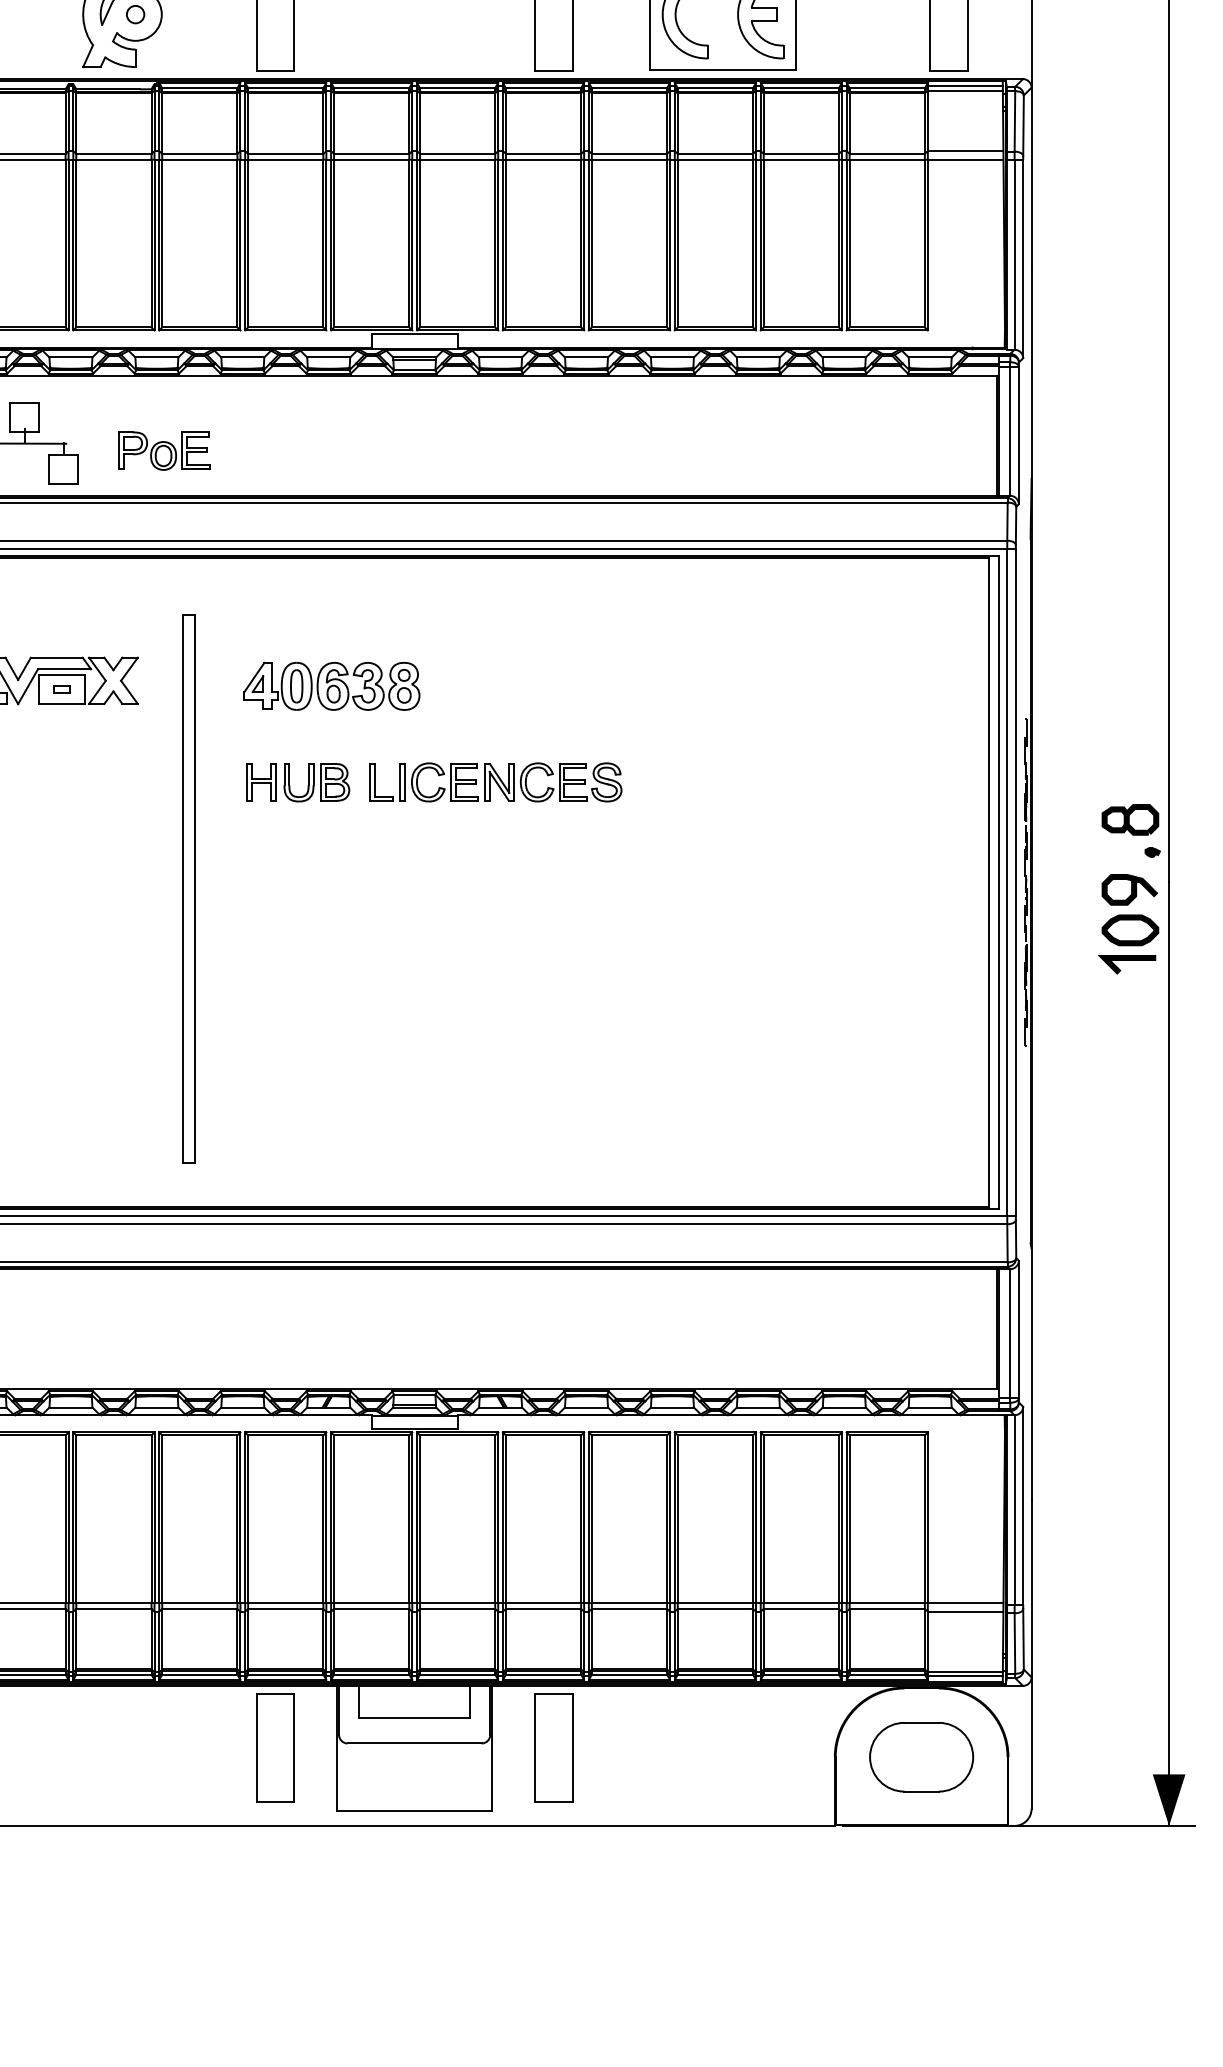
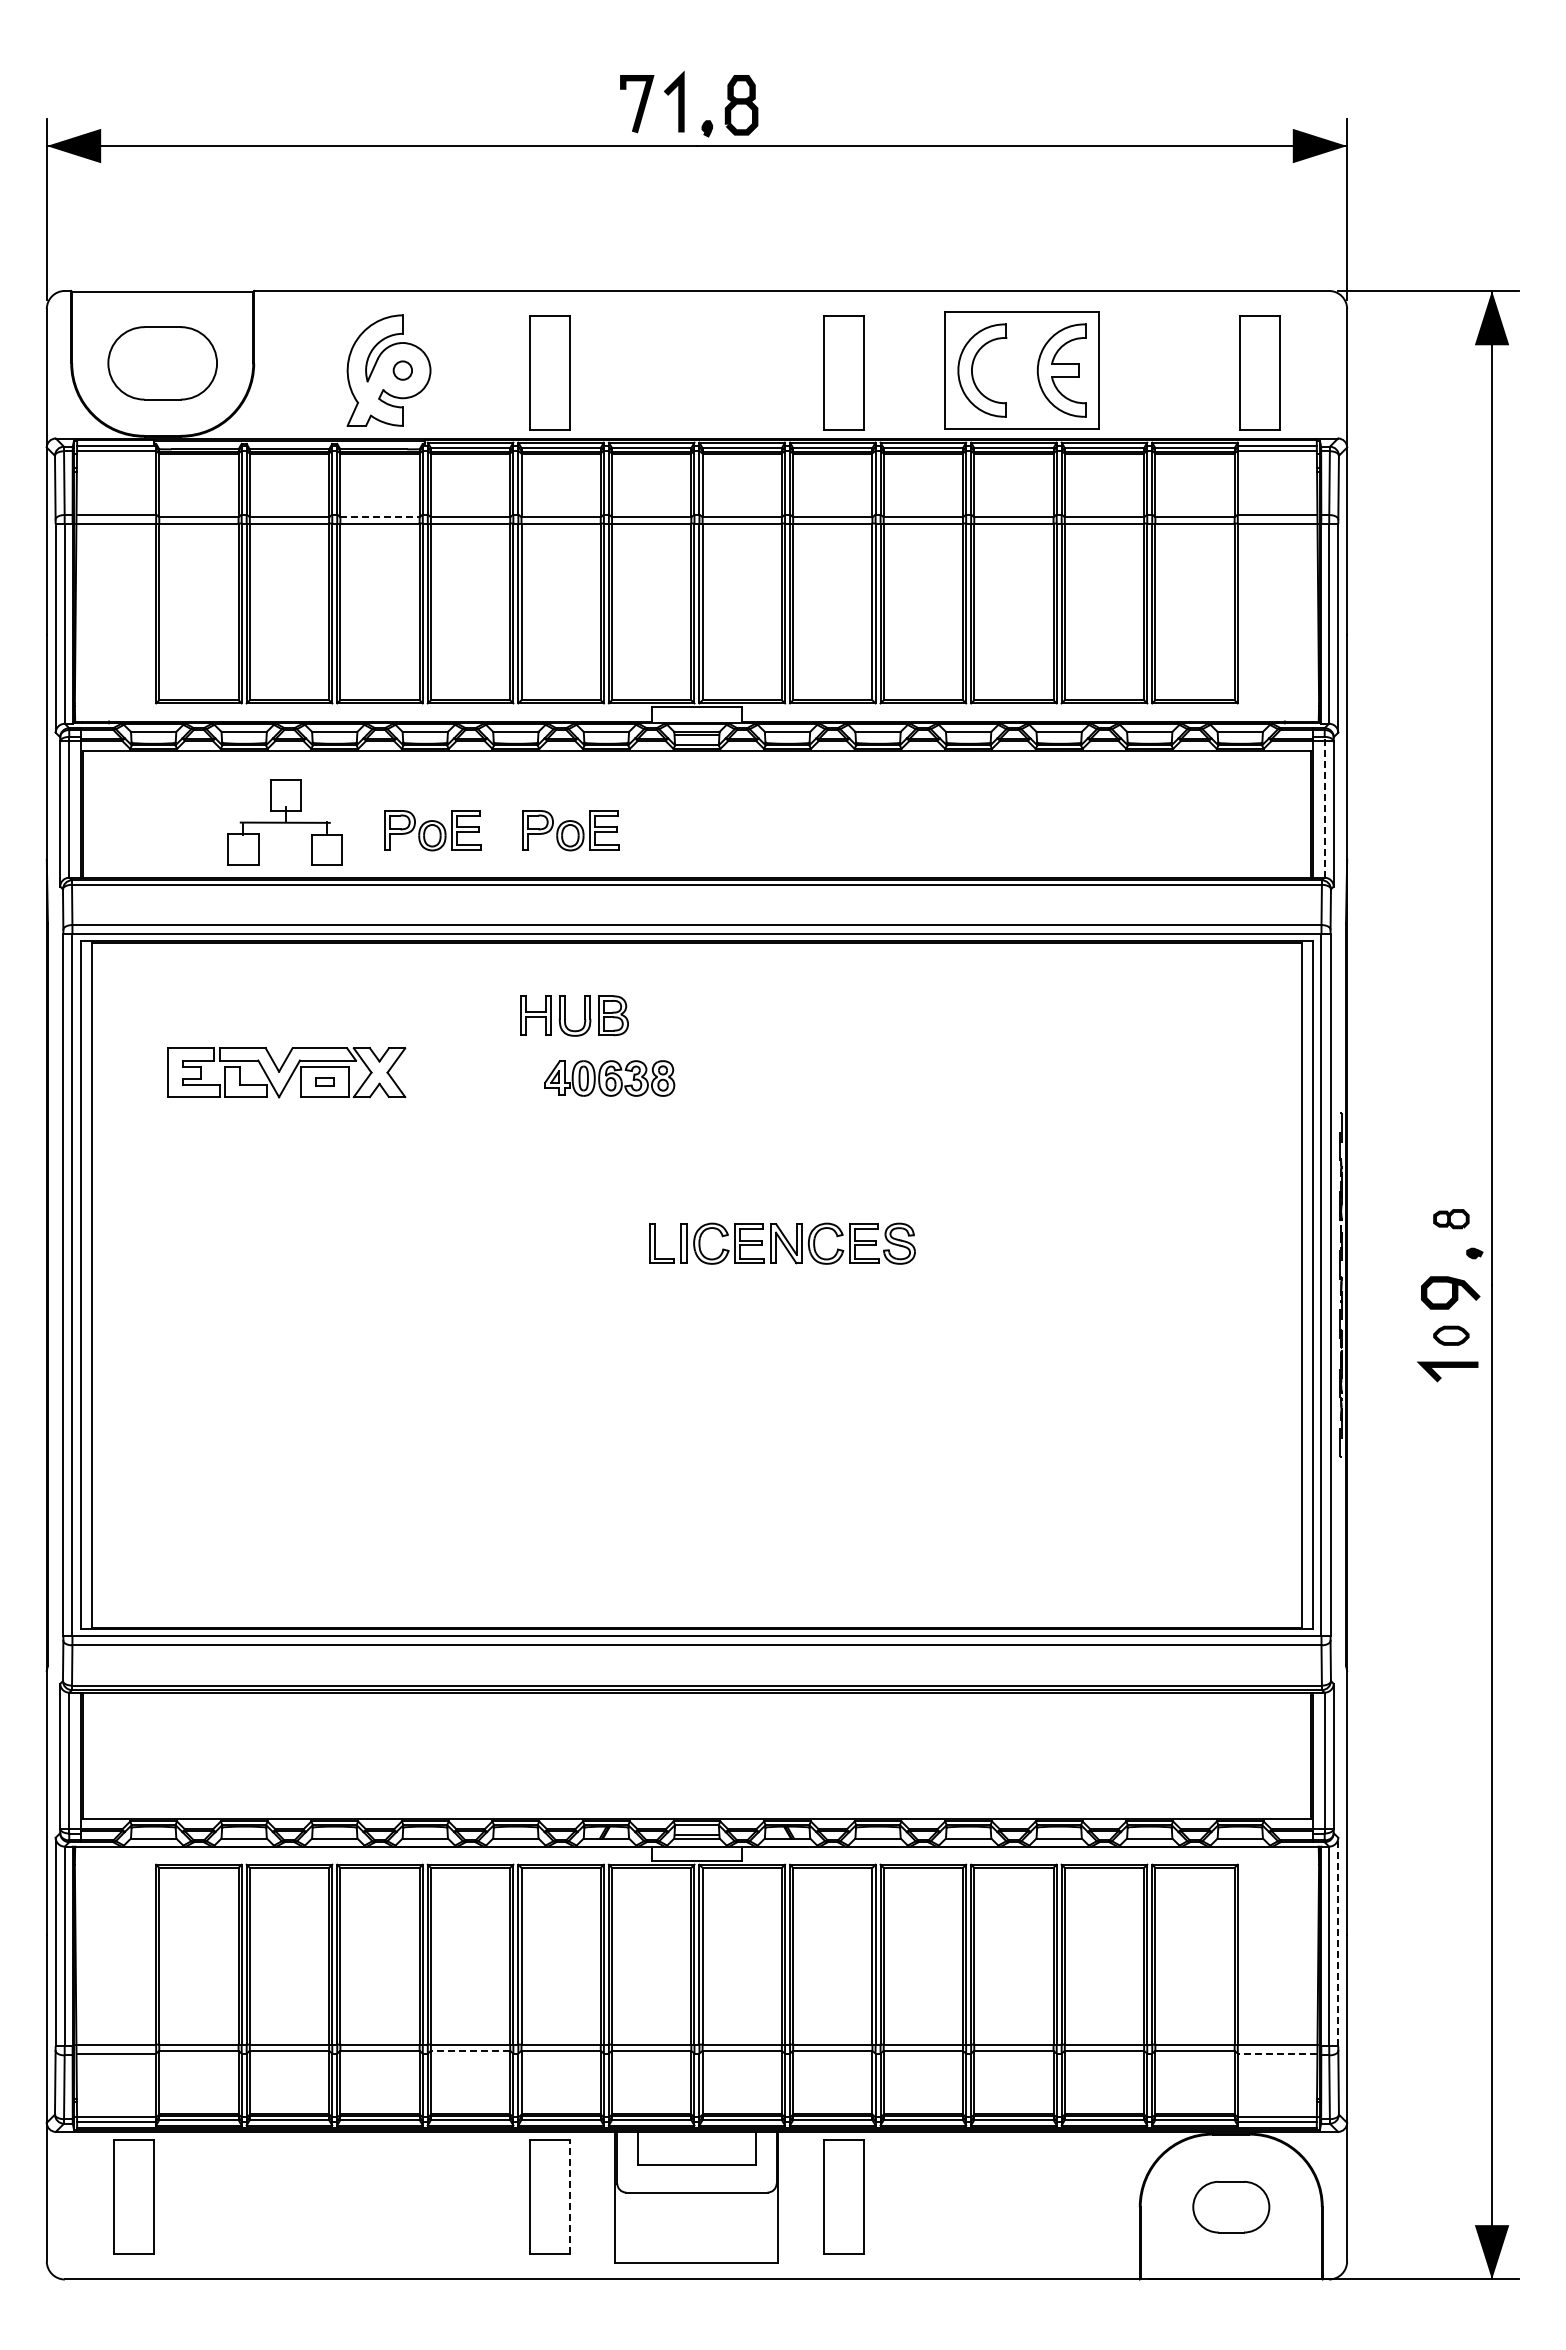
line: (114, 154) -> (380, 517), solid -> dashed
line: (1010, 428) -> (1324, 806), solid -> dashed
part: (294, 451) -> (570, 830), added
part: (331, 686) -> (609, 1078), size x0.7
part: (289, 782) -> (565, 1015), moved
part: (495, 782) -> (782, 1243), moved
part: (1130, 819) -> (1451, 1218), size x0.6
part: (188, 888) -> (458, 1291), removed
part: (1130, 930) -> (1451, 1335), size x0.6
line: (1023, 1505) -> (1338, 1941), solid -> dashed
line: (199, 1608) -> (470, 2050), solid -> dashed
line: (965, 1611) -> (1277, 2053), solid -> dashed
line: (294, 1747) -> (570, 2196), solid -> dashed
part: (921, 1757) -> (1231, 2207), size x0.7

